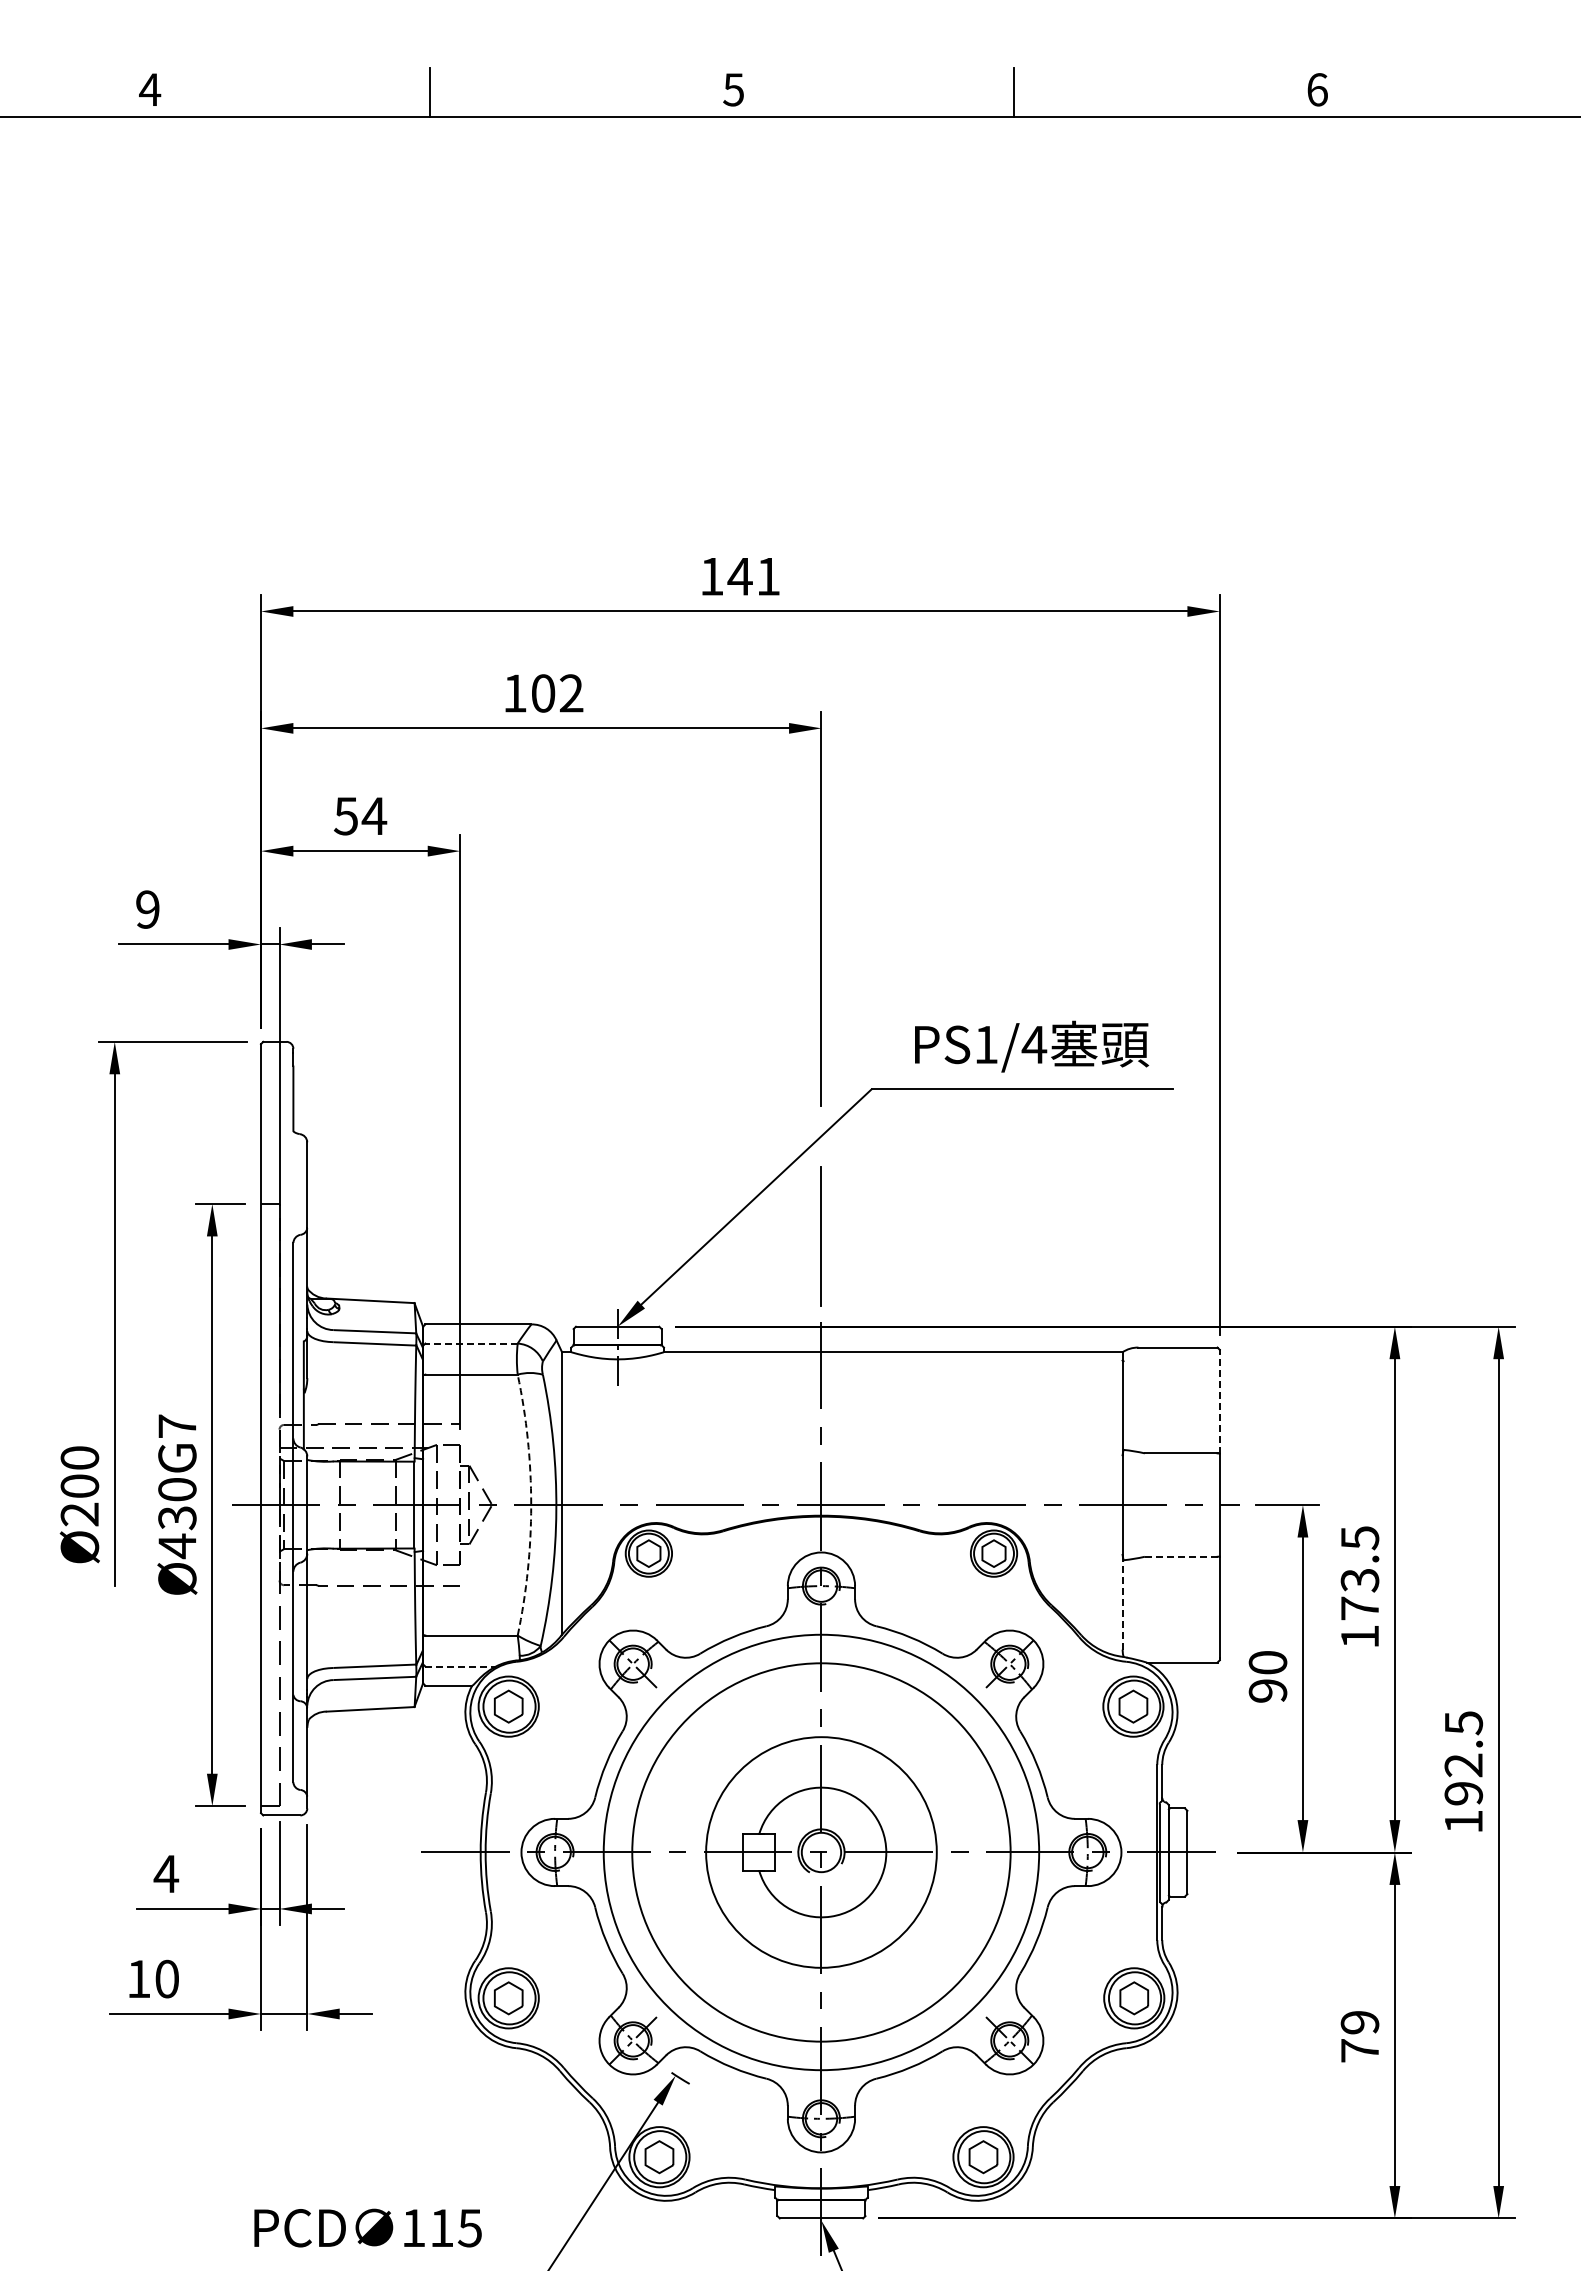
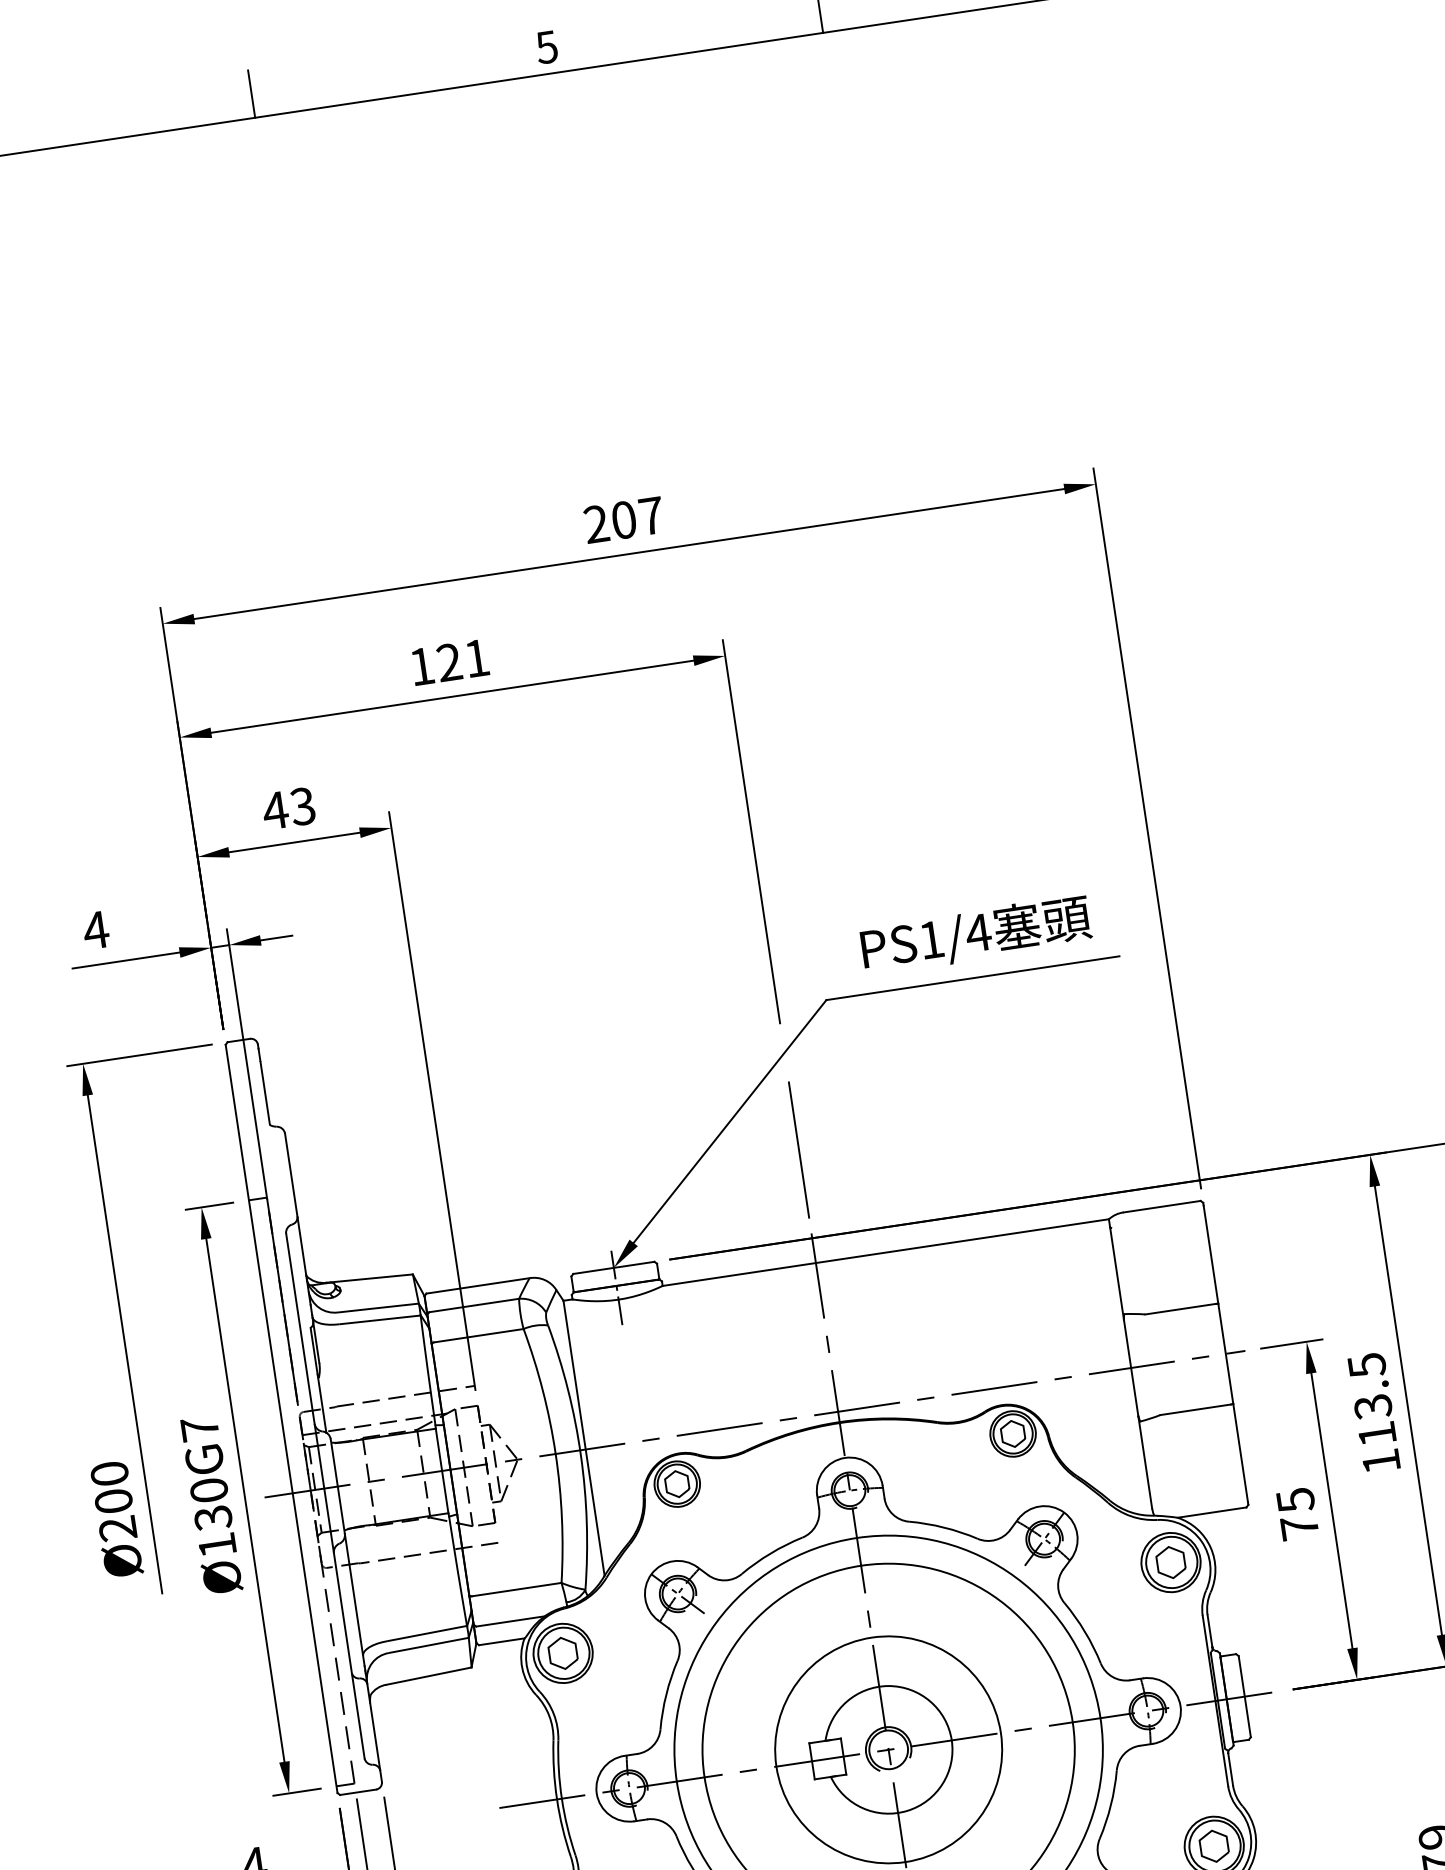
text: (740, 576) -> (624, 519), 141 -> 207
text: (557, 693) -> (463, 660), 102 -> 121
text: (360, 816) -> (289, 808), 54 -> 43
text: (147, 909) -> (95, 930), 9 -> 4
line: (471, 1343) -> (474, 1305), dashed -> solid
line: (1219, 1403) -> (1210, 1255), dashed -> solid
arc: (531, 1505) -> (556, 1454), dashed -> solid
text: (177, 1546) -> (217, 1545), Ø430G7 -> Ø130G7
line: (1180, 1556) -> (1194, 1409), dashed -> solid
line: (1122, 1602) -> (1145, 1462), dashed -> solid
text: (1359, 1608) -> (1376, 1434), 173.5 -> 113.5
line: (461, 1666) -> (511, 1621), dashed -> solid
text: (1267, 1676) -> (1297, 1513), 90 -> 75

